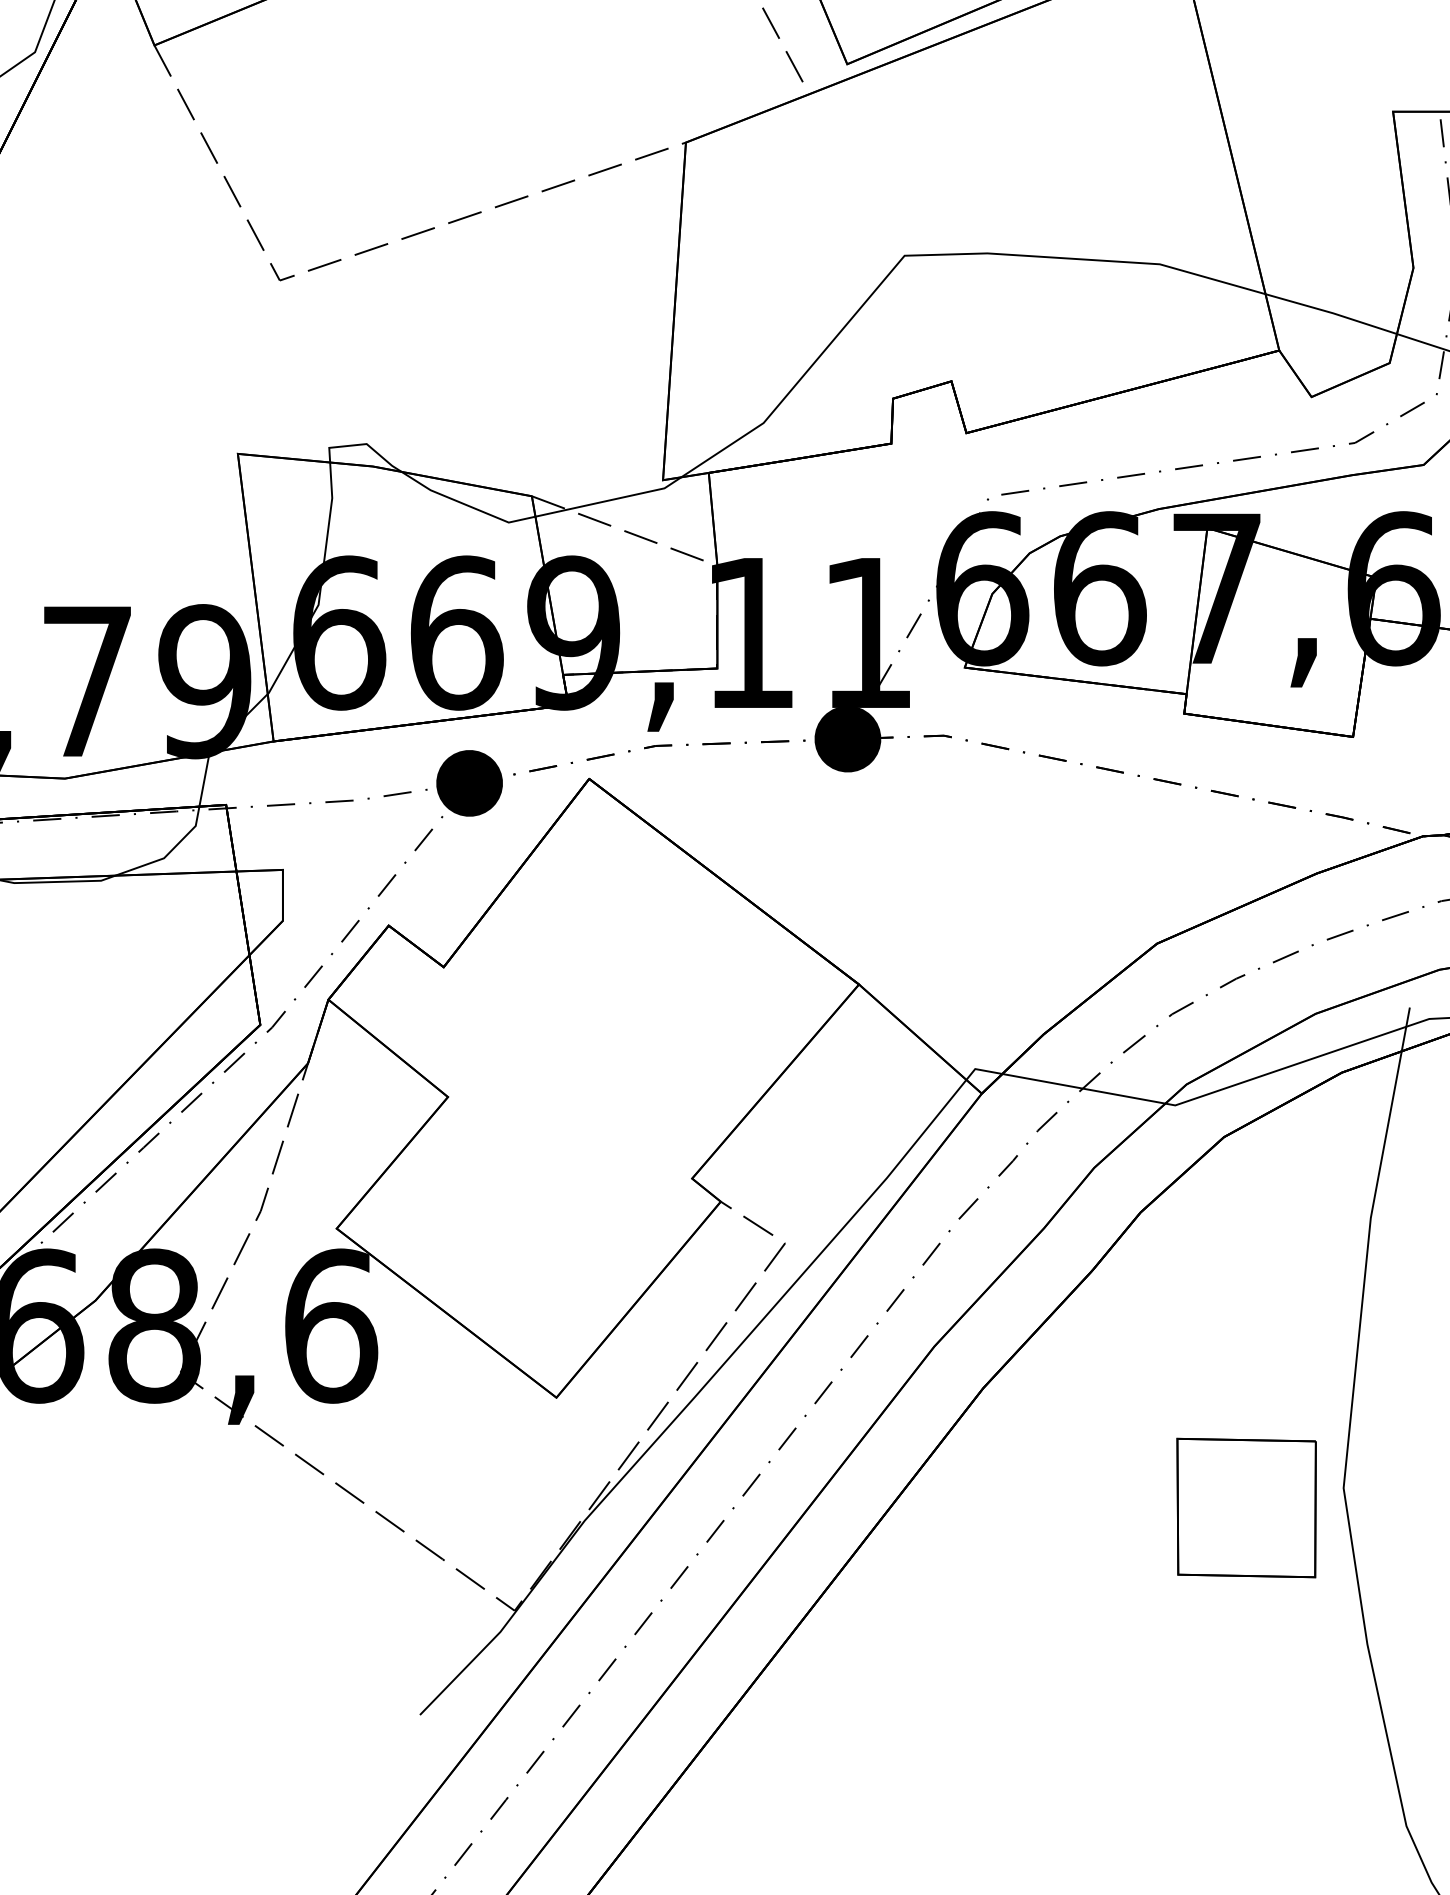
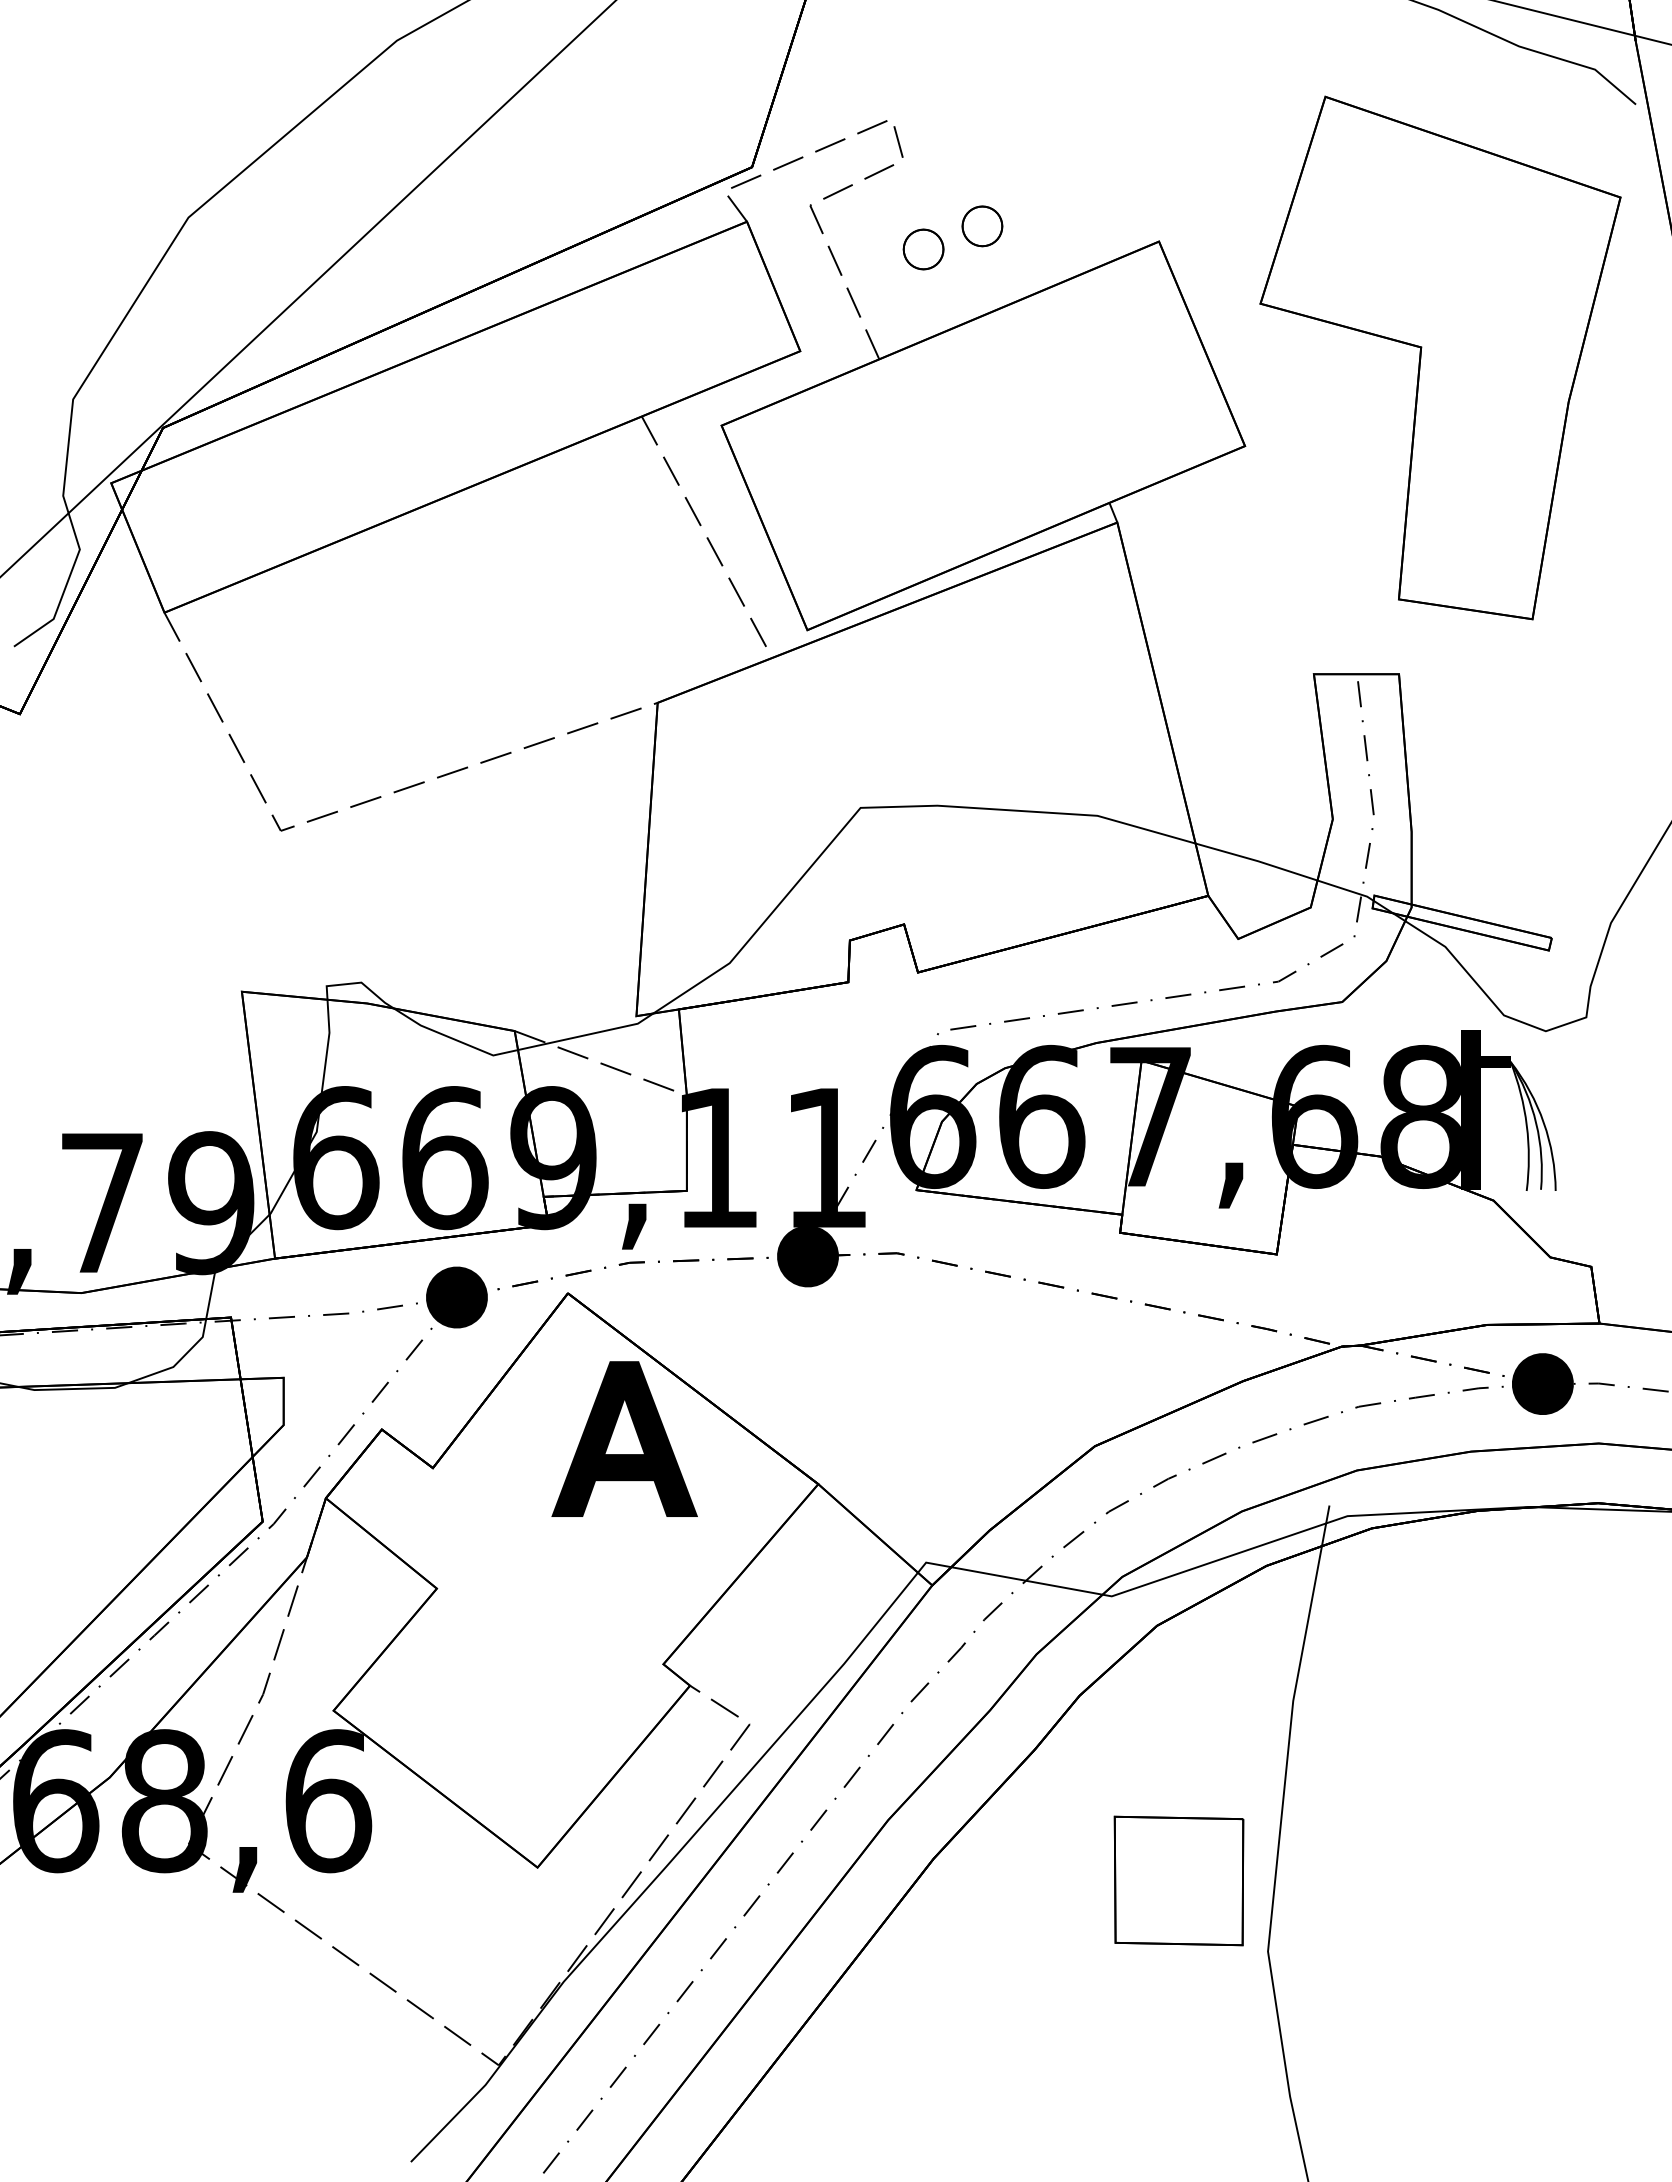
part: (650, 935) -> (624, 1438), added
part: (1246, 1507) -> (1178, 1880), moved

